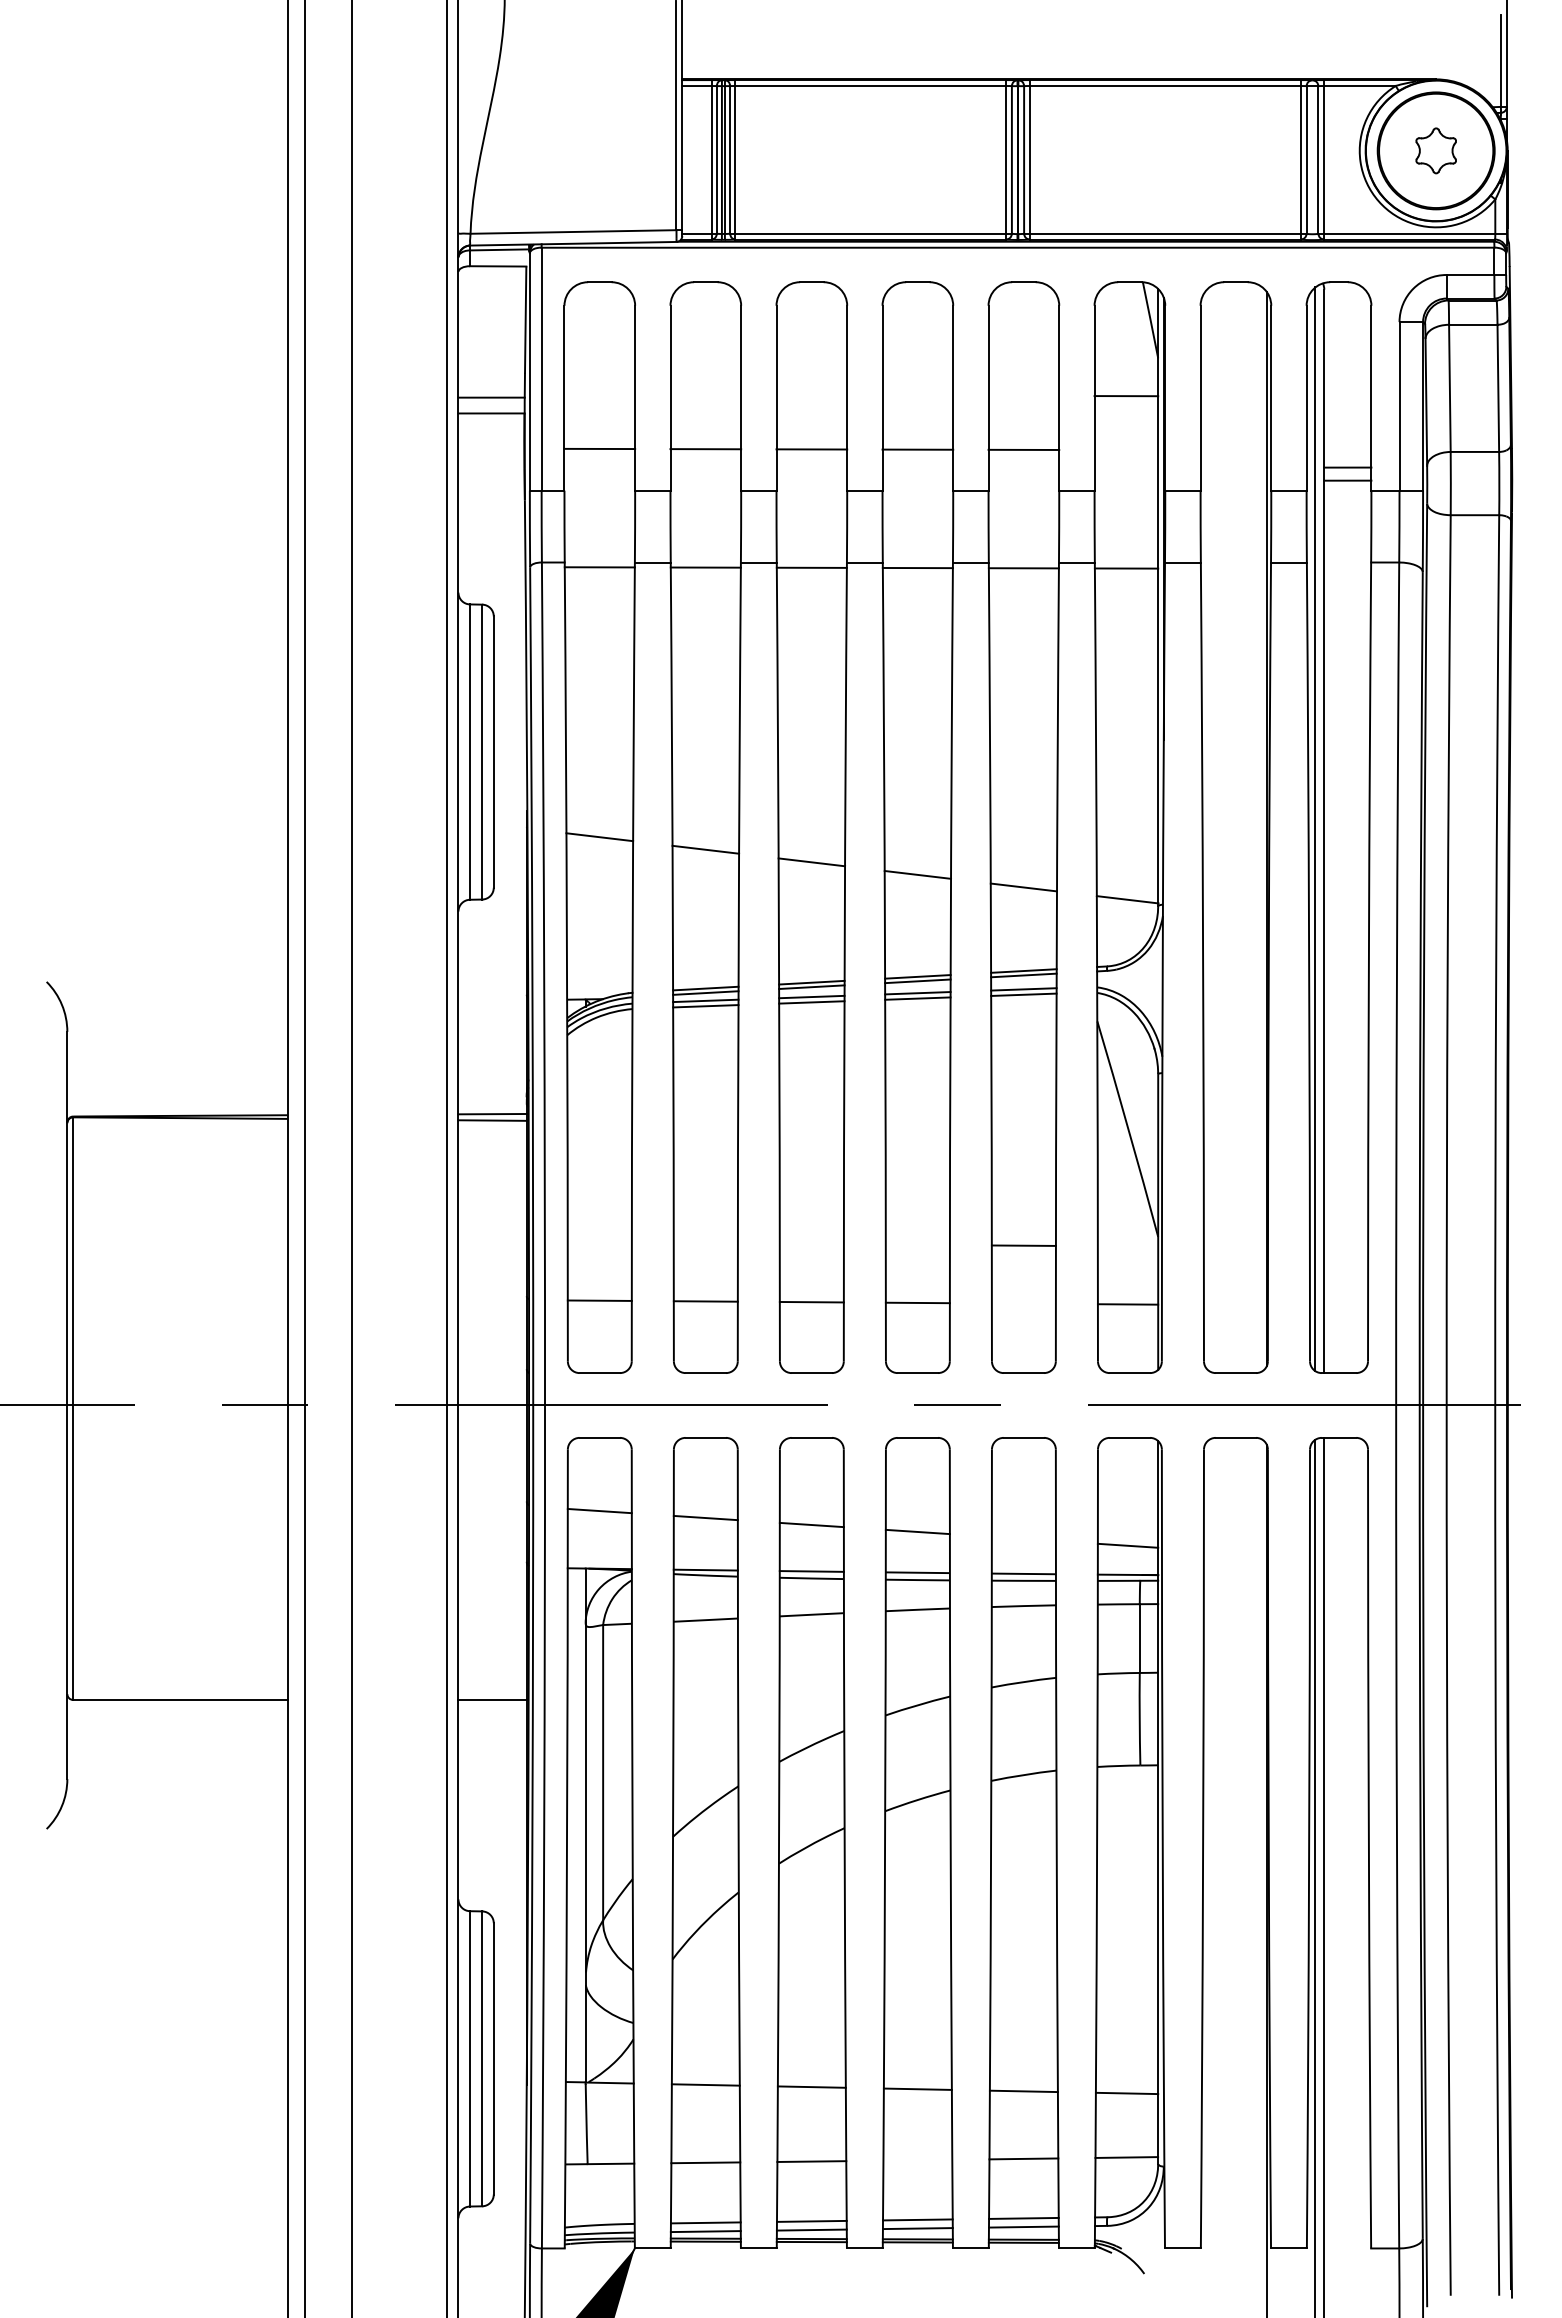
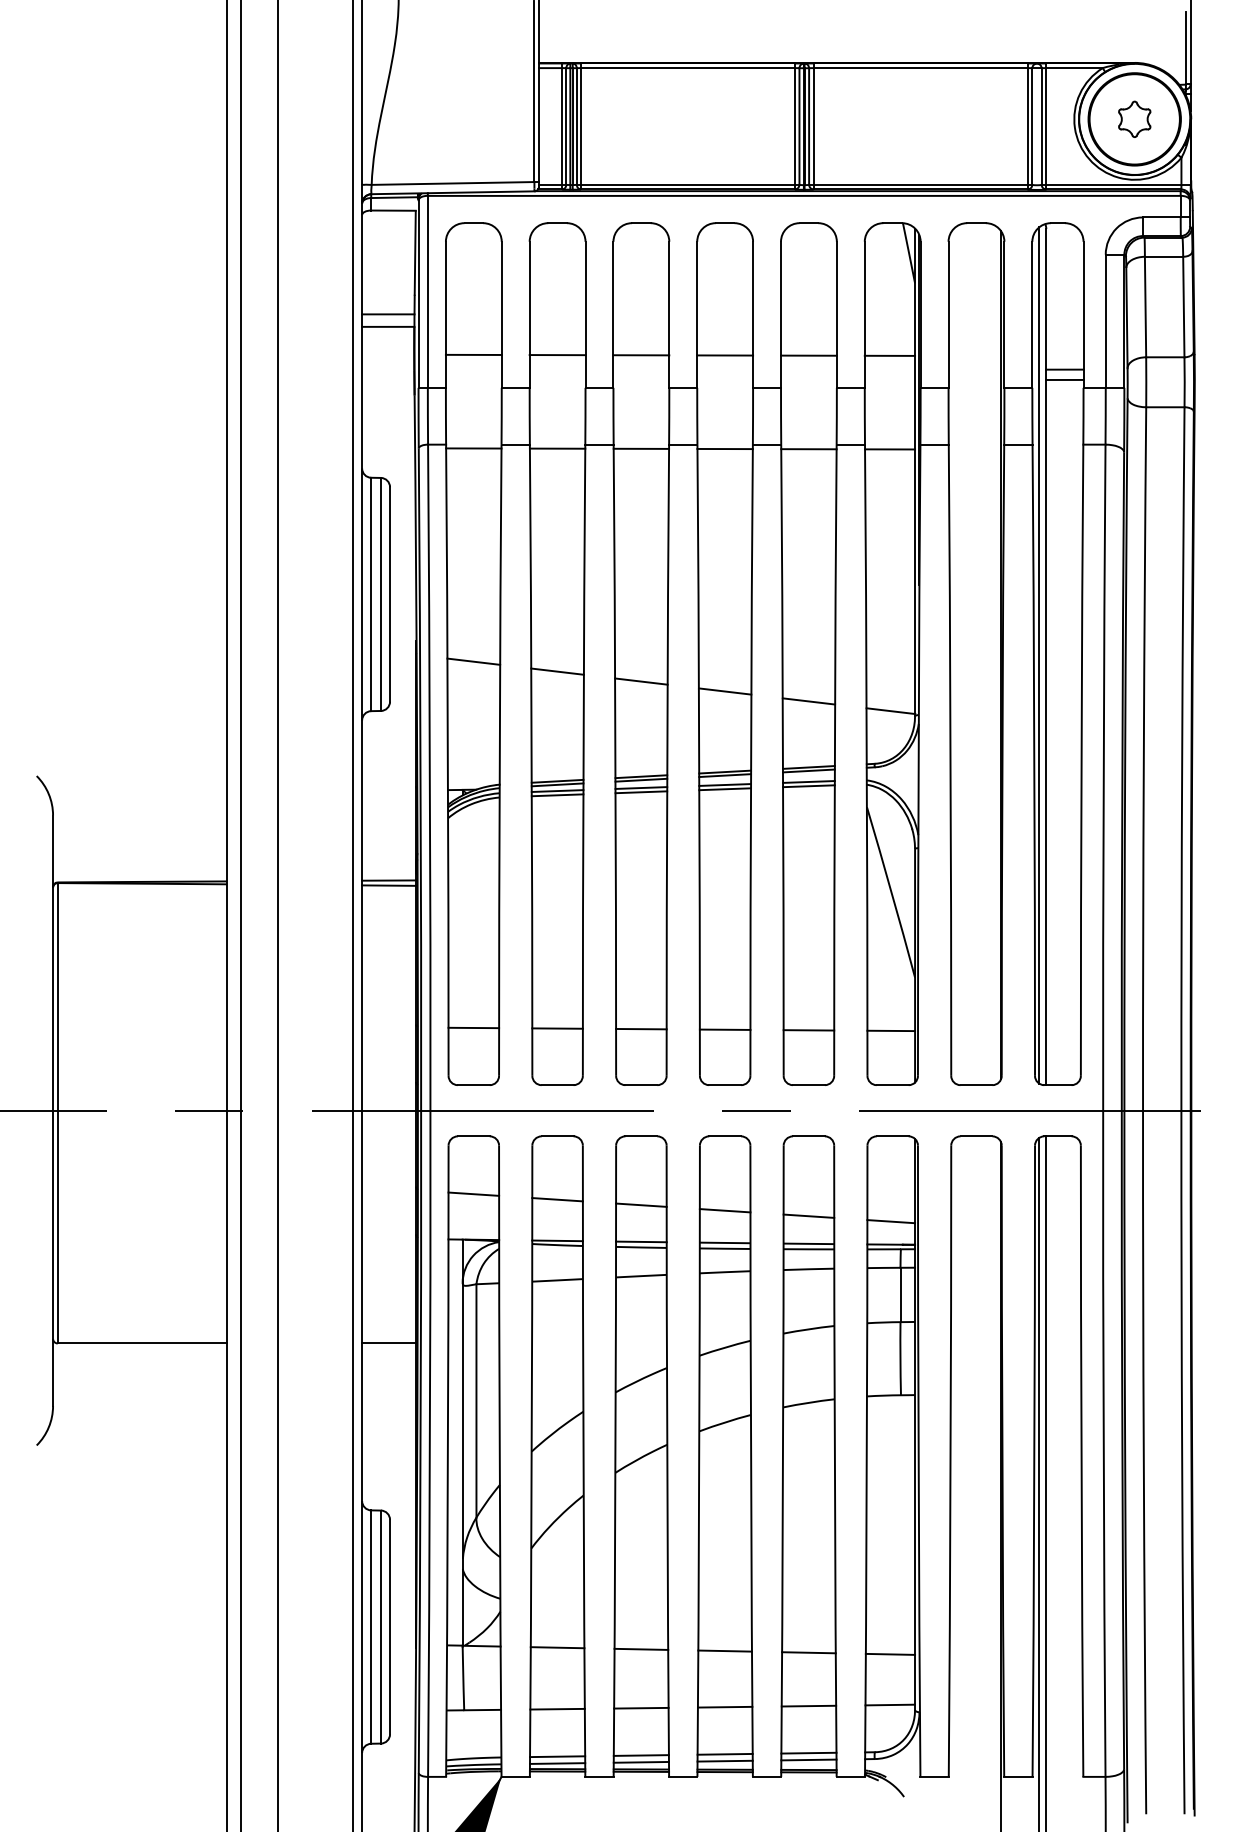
line: (1126, 396) -> (890, 356), moved
line: (1023, 1245) -> (808, 1030), moved
line: (1023, 1538) -> (808, 1215), added
line: (917, 2159) -> (724, 1706), added

